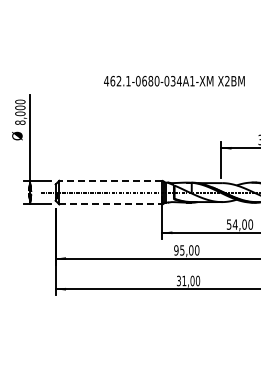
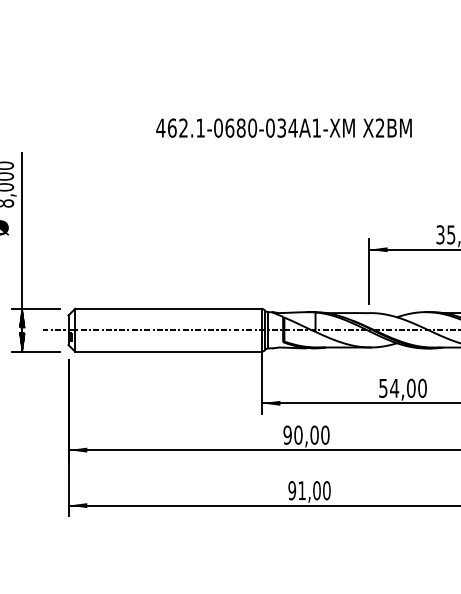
line: (110, 180) -> (168, 308), dashed -> solid
line: (111, 204) -> (169, 351), dashed -> solid
text: (182, 250) -> (298, 435), 95,00 -> 90,00
text: (178, 280) -> (291, 489), 31,00 -> 91,00

